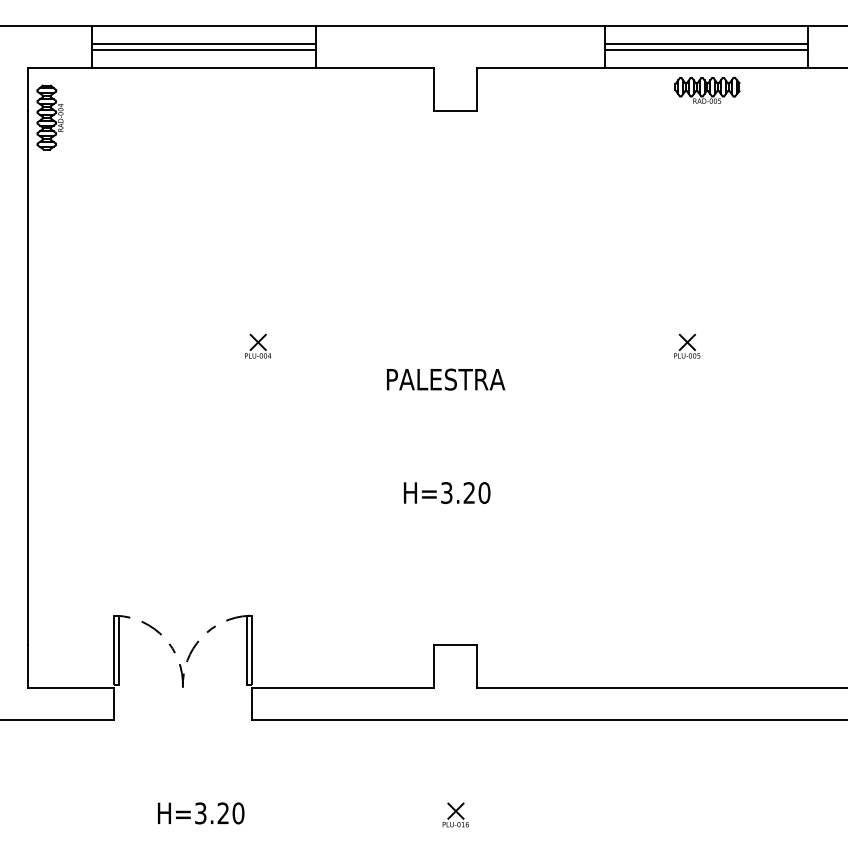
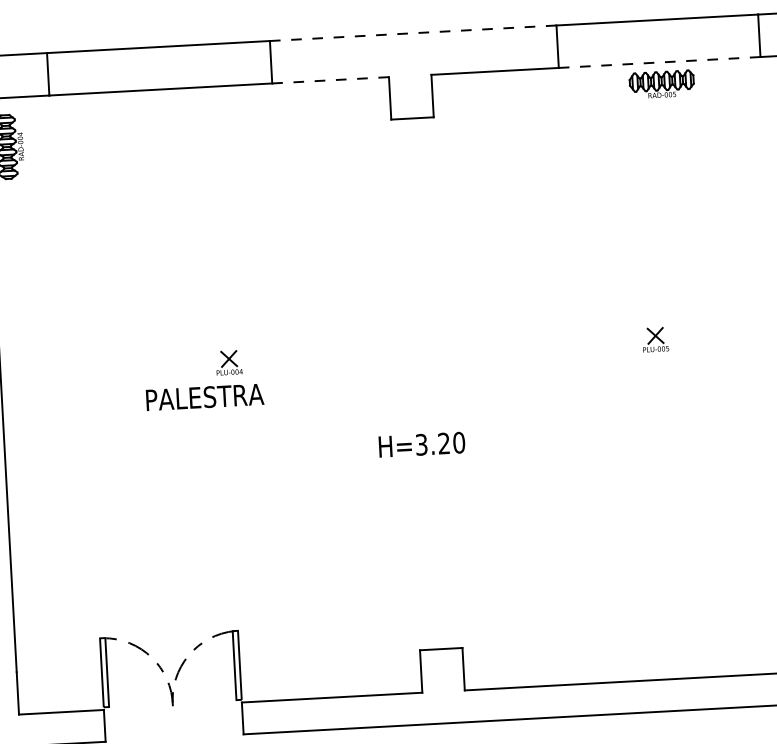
line: (460, 25) -> (413, 33), solid -> dashed
line: (204, 44) -> (159, 65), removed
line: (705, 44) -> (657, 38), removed
line: (204, 49) -> (159, 70), removed
line: (705, 49) -> (657, 43), removed
line: (375, 68) -> (330, 80), solid -> dashed
line: (706, 68) -> (659, 62), solid -> dashed
text: (446, 379) -> (205, 397), moved
text: (447, 492) -> (422, 444), moved

